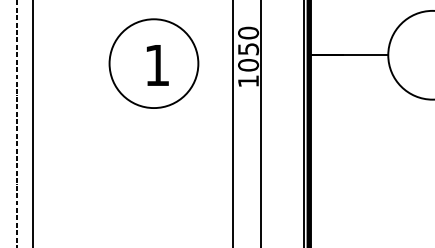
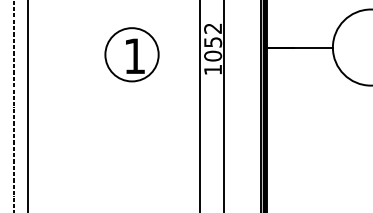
text: (248, 33) -> (213, 28), 1050 -> 1052
circle: (153, 63) -> (131, 54), size x0.7

